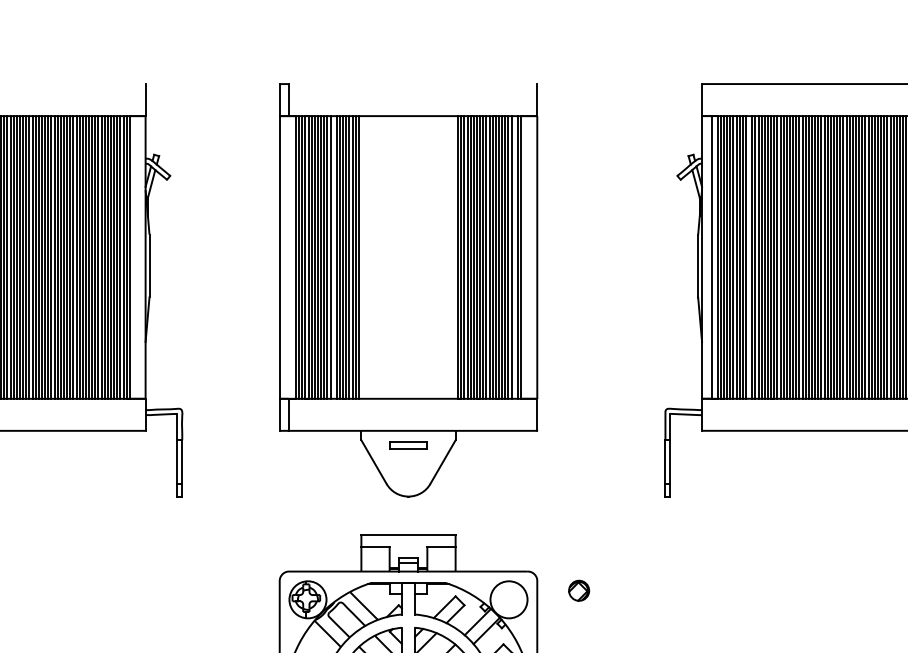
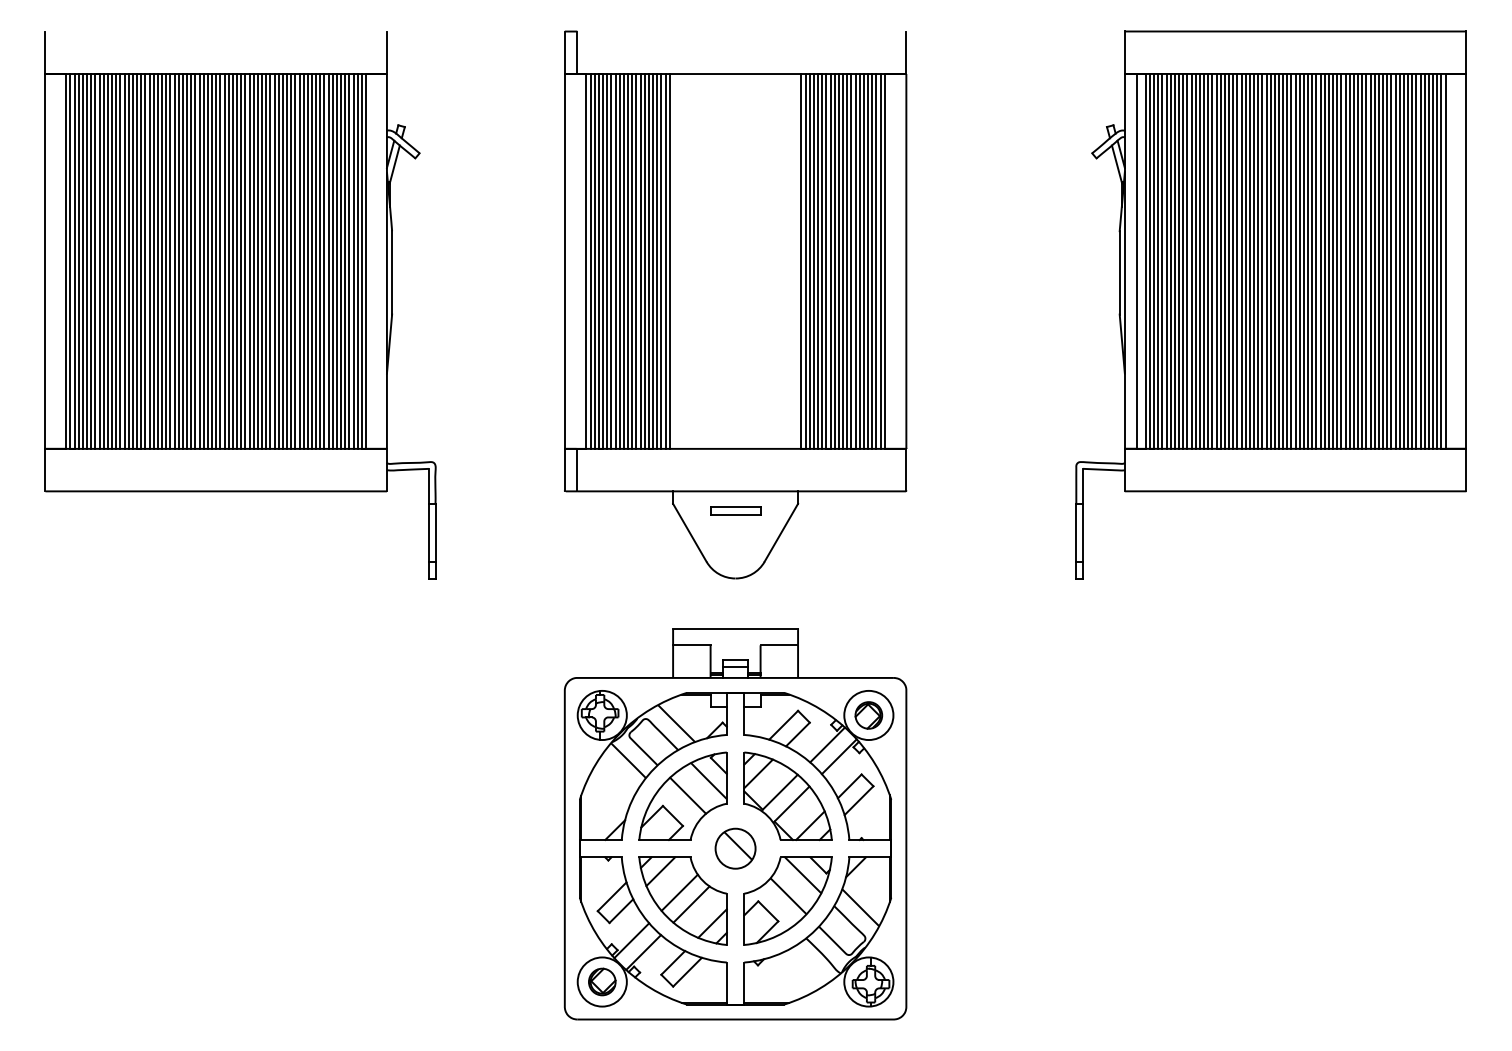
line: (749, 256) -> (1187, 260), added
line: (333, 257) -> (636, 261), added
line: (514, 257) -> (876, 261), added
part: (578, 590) -> (868, 715), moved

